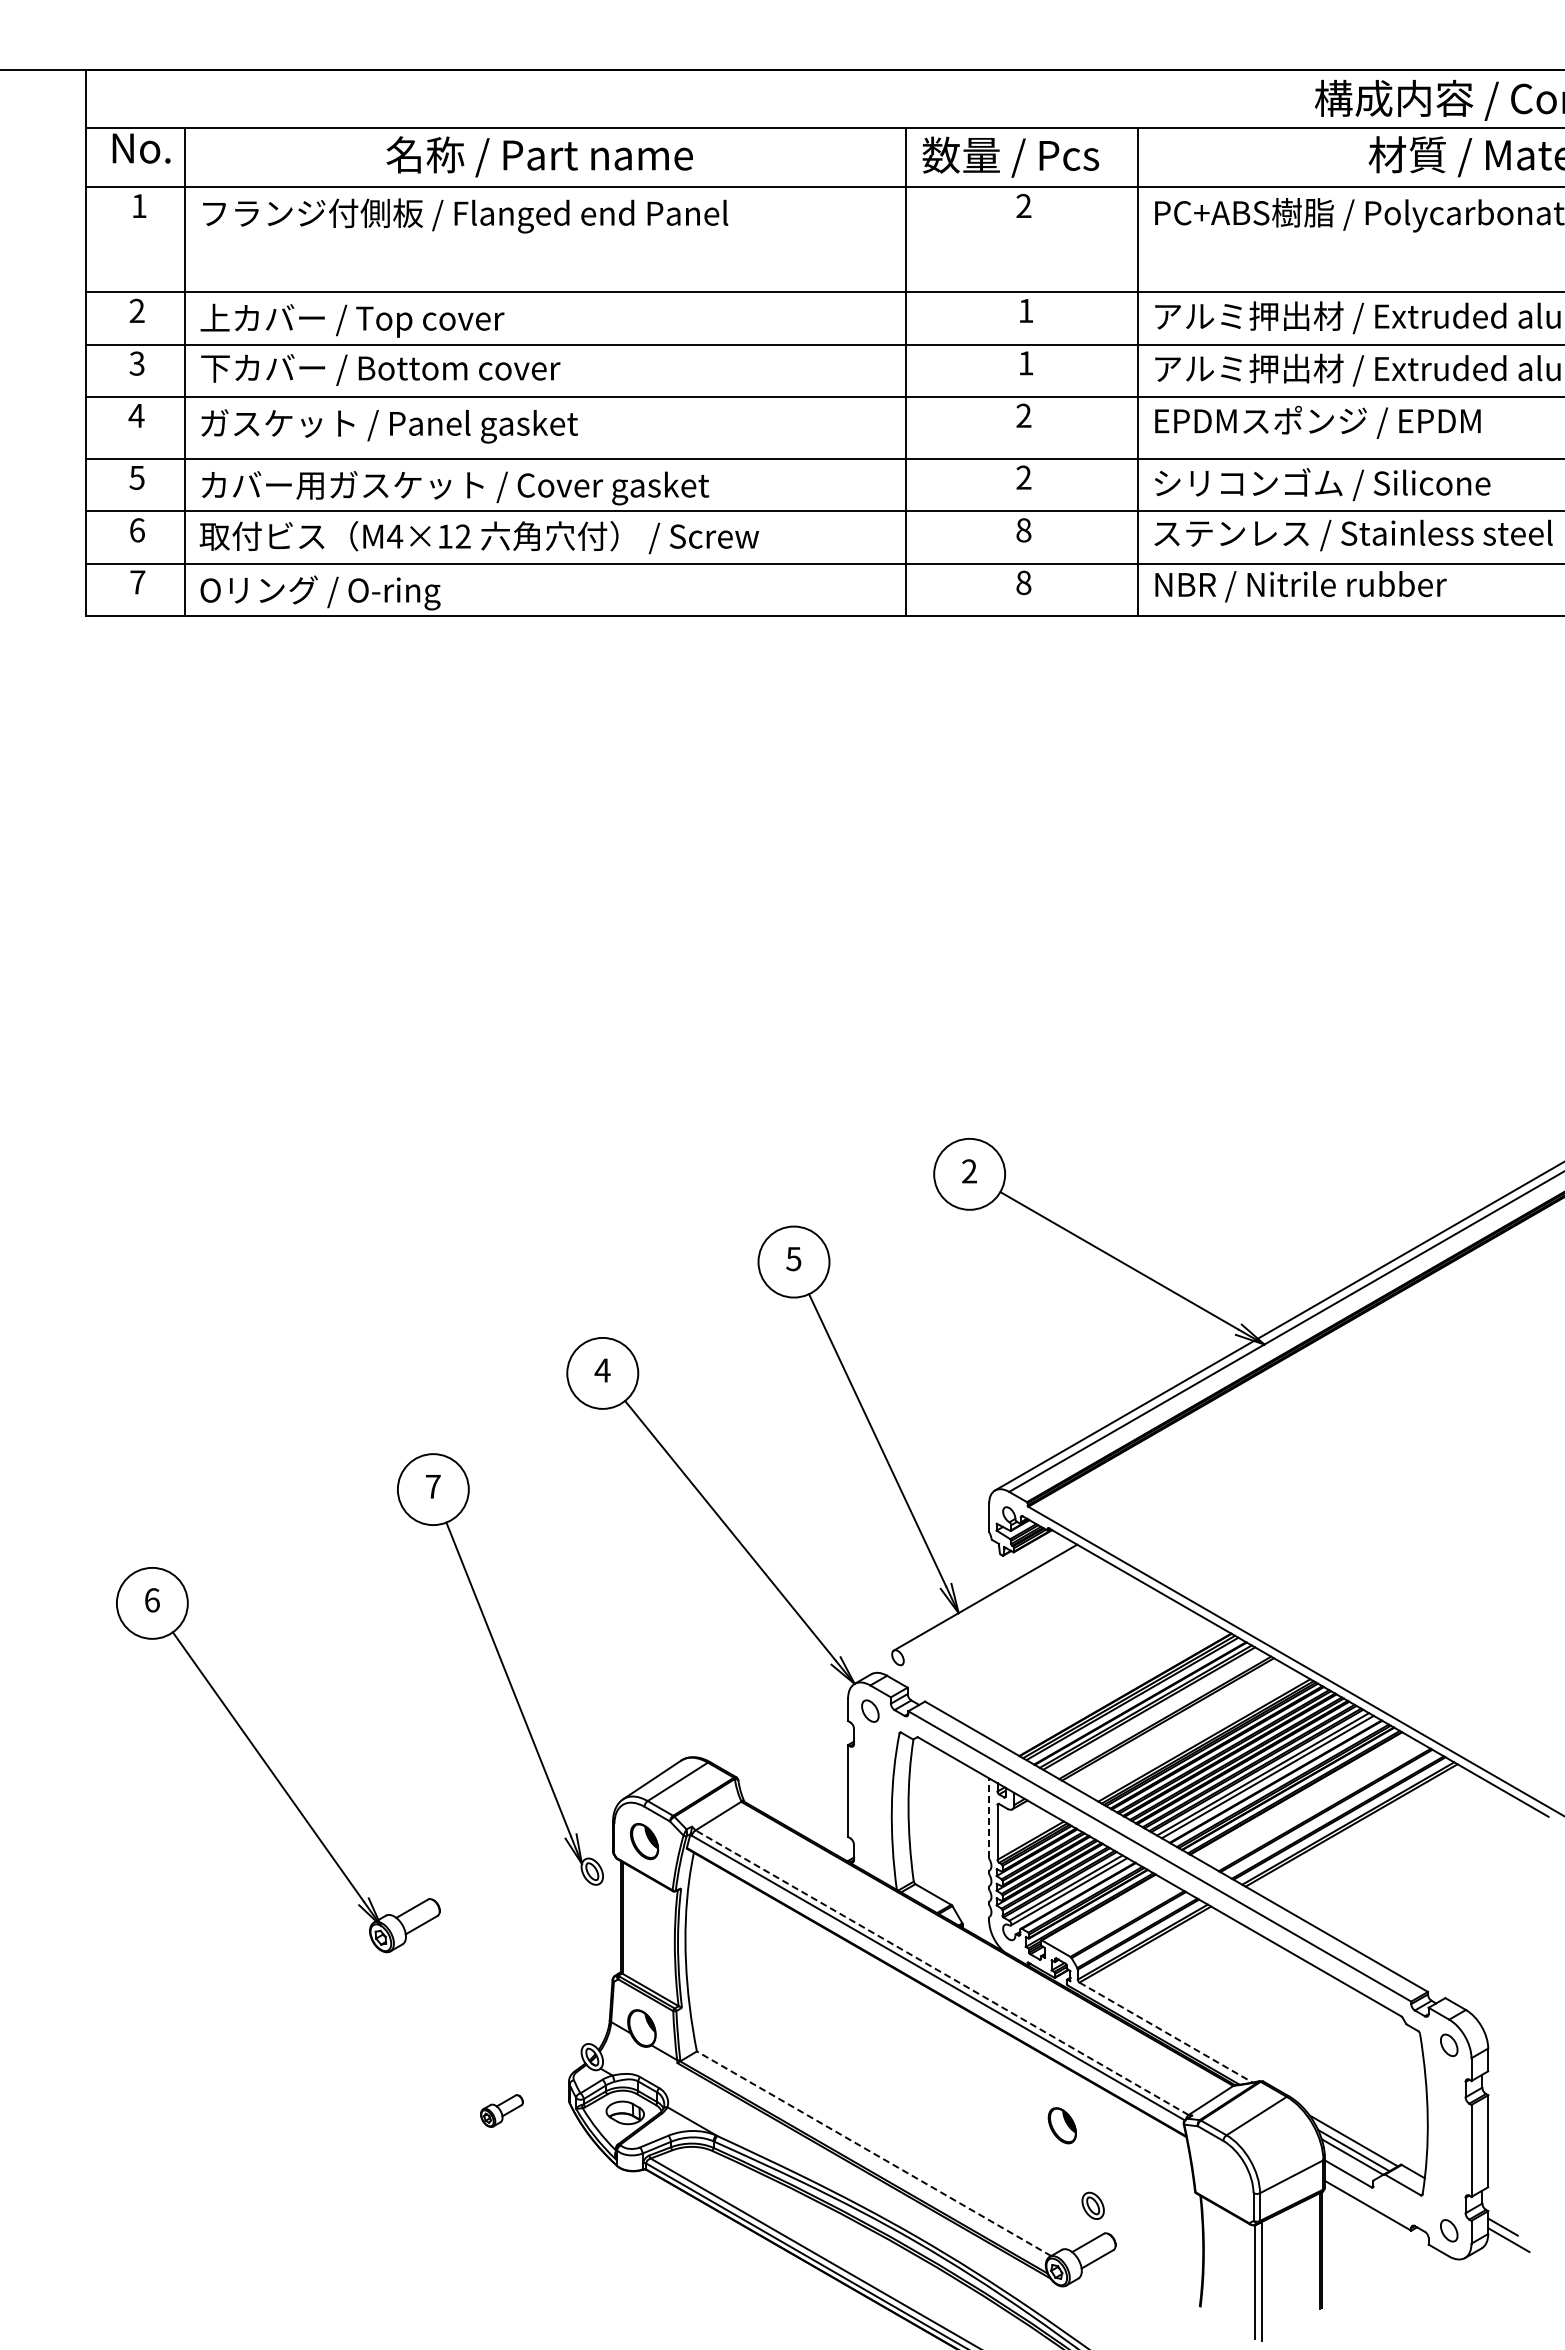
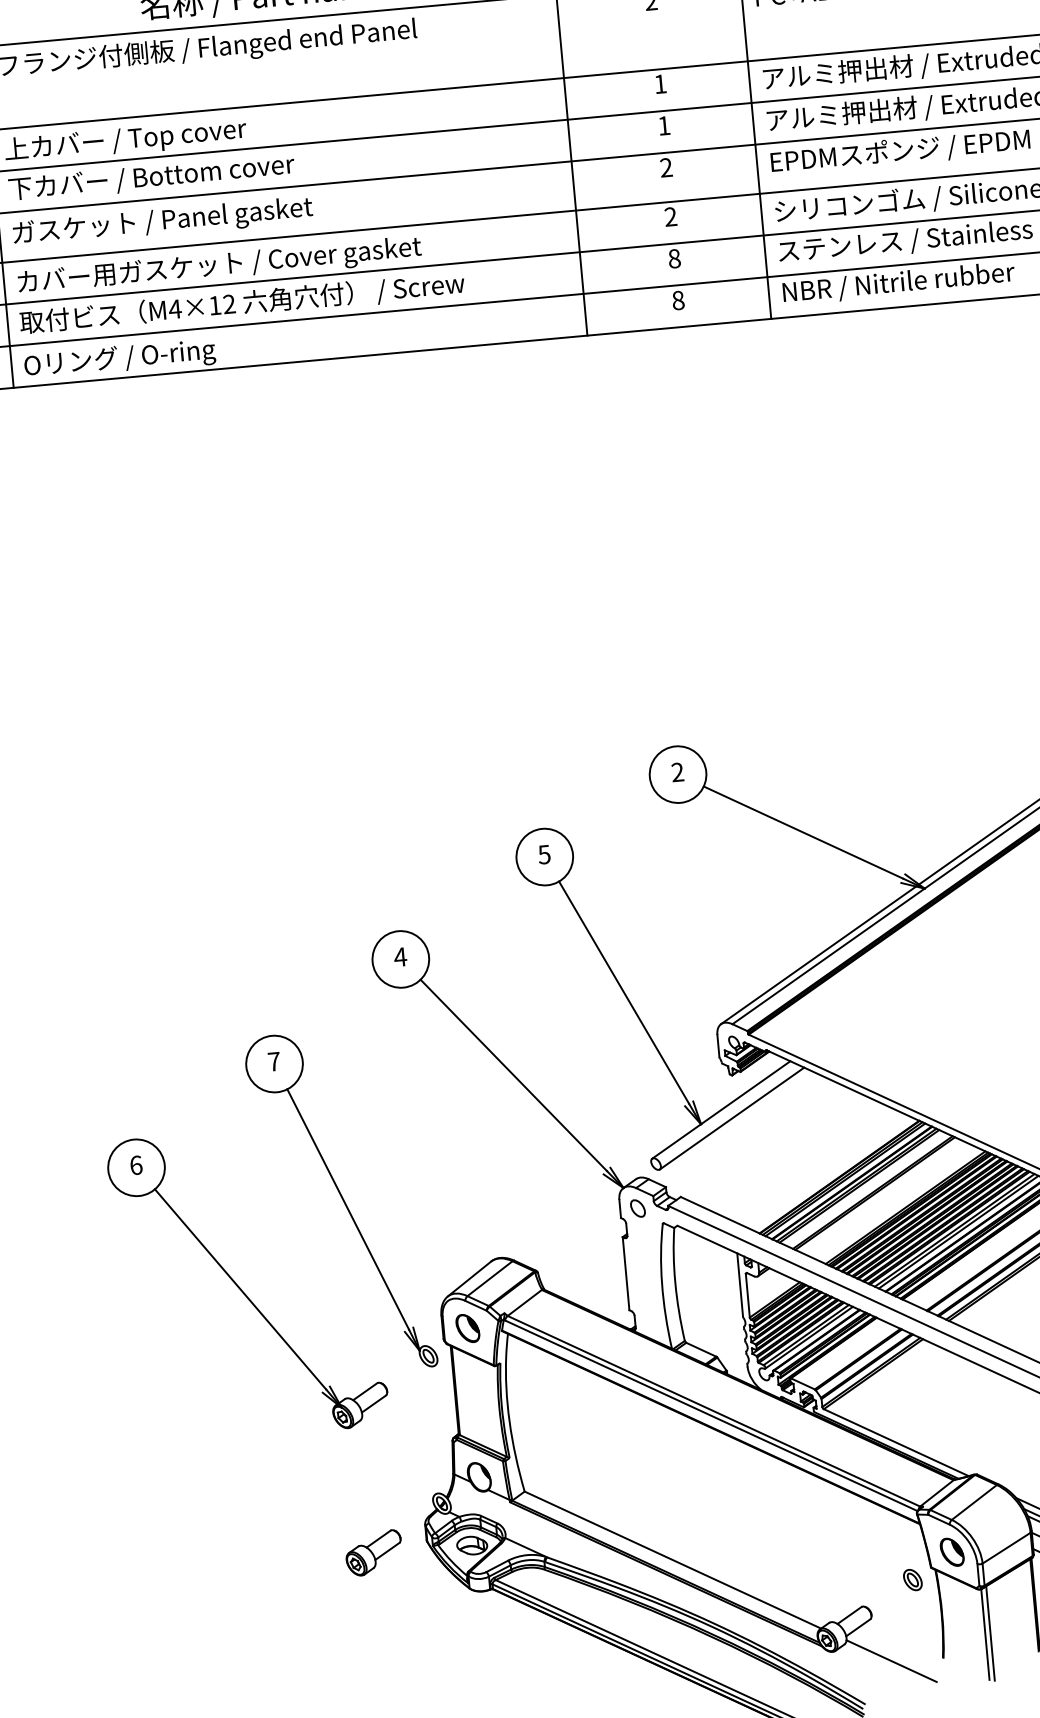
line: (997, 1609) -> (731, 1118), added
part: (269, 1766) -> (241, 1288), moved
line: (989, 1818) -> (740, 1285), dashed -> solid
line: (942, 1972) -> (714, 1411), dashed -> solid
line: (1166, 2032) -> (896, 1442), dashed -> solid
part: (501, 2110) -> (373, 1552), size x1.67
part: (1061, 2125) -> (951, 1552), moved
line: (874, 2153) -> (673, 1559), dashed -> solid
part: (1092, 2205) -> (912, 1579), moved
line: (1135, 2304) -> (891, 1661), added

